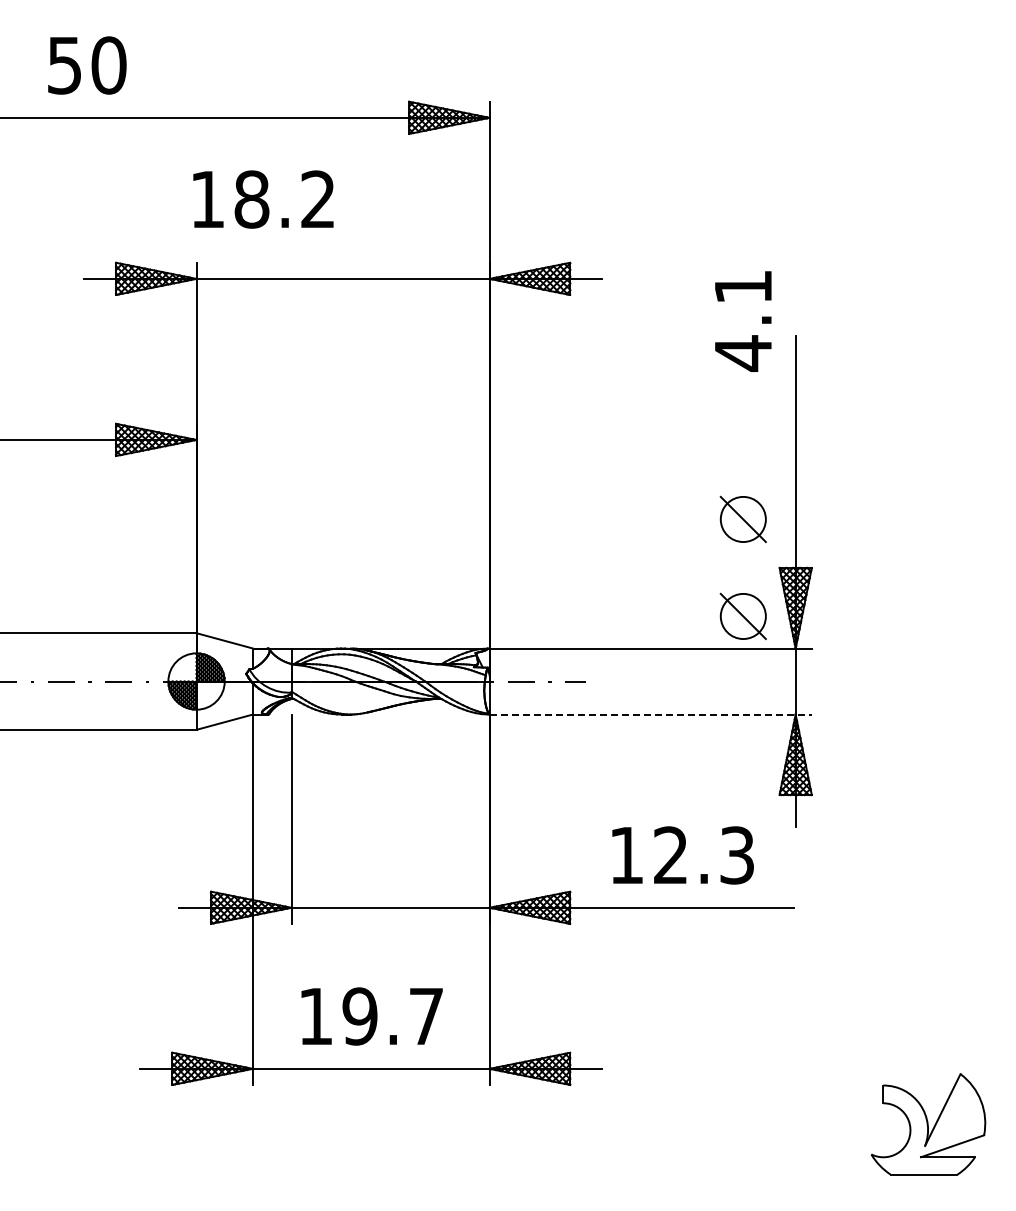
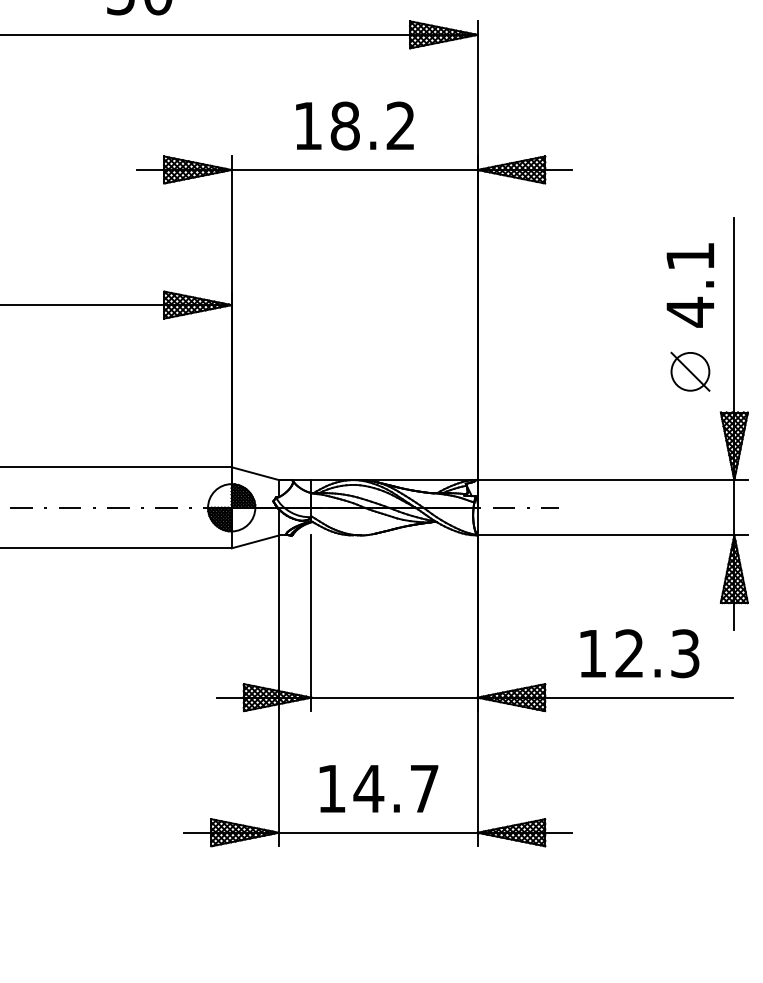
text: (263, 199) -> (354, 126), moved
text: (743, 321) -> (690, 285), moved
part: (742, 615) -> (689, 452), removed
line: (651, 714) -> (613, 535), dashed -> solid
text: (359, 1016) -> (368, 788), 19.7 -> 14.7

